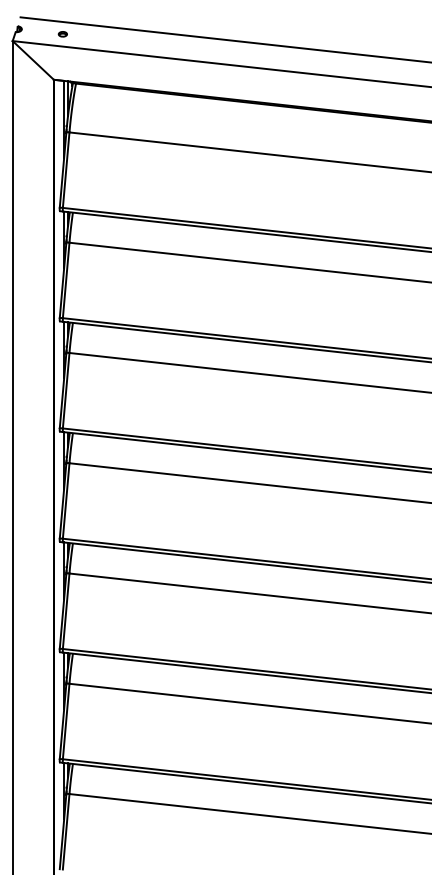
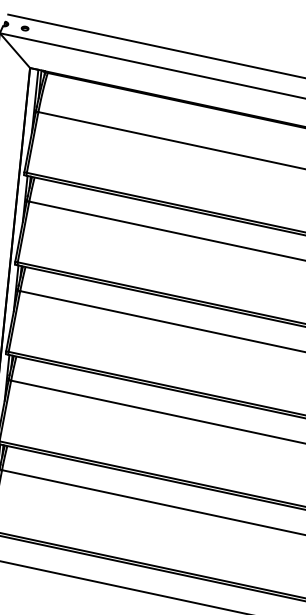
part: (62, 34) -> (24, 28), moved

